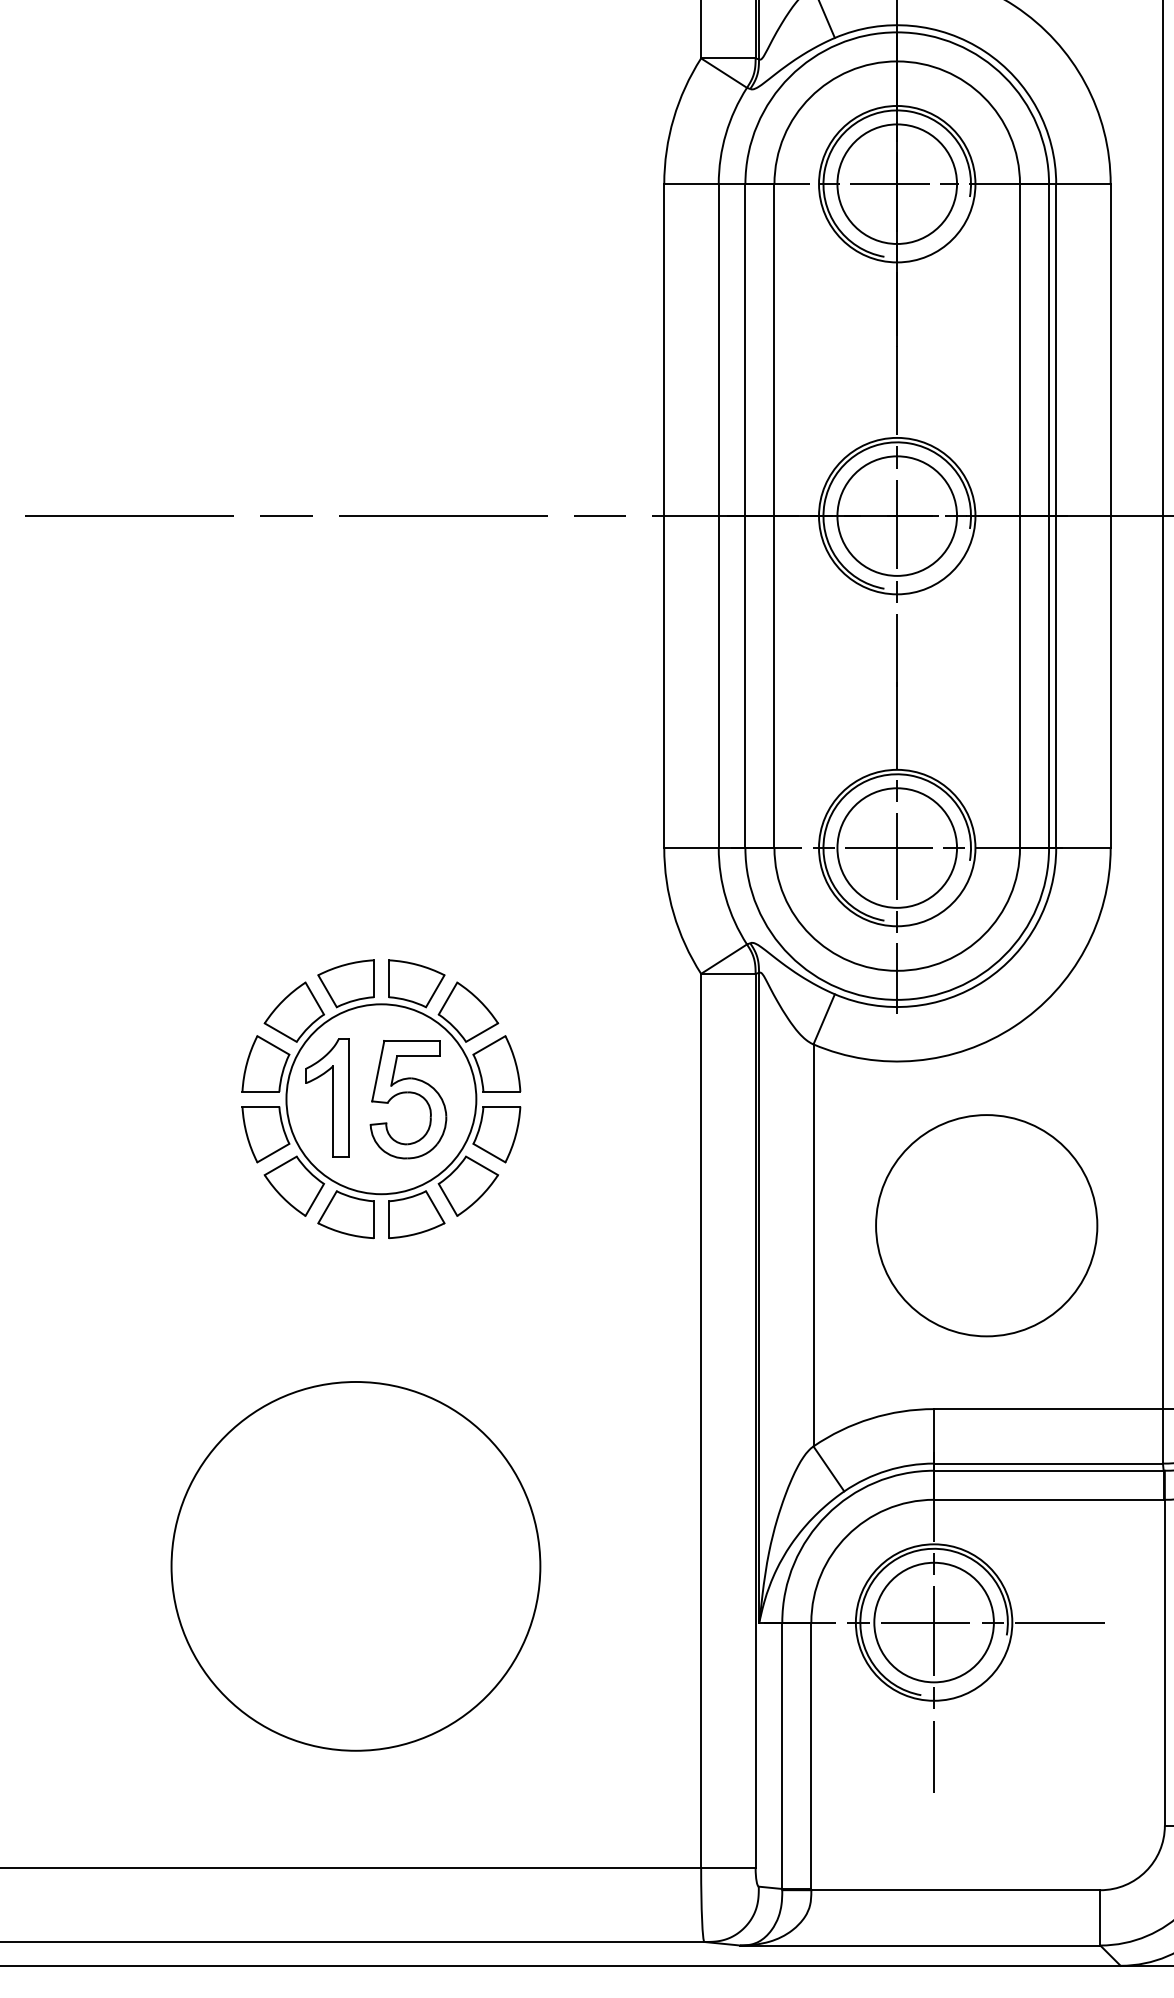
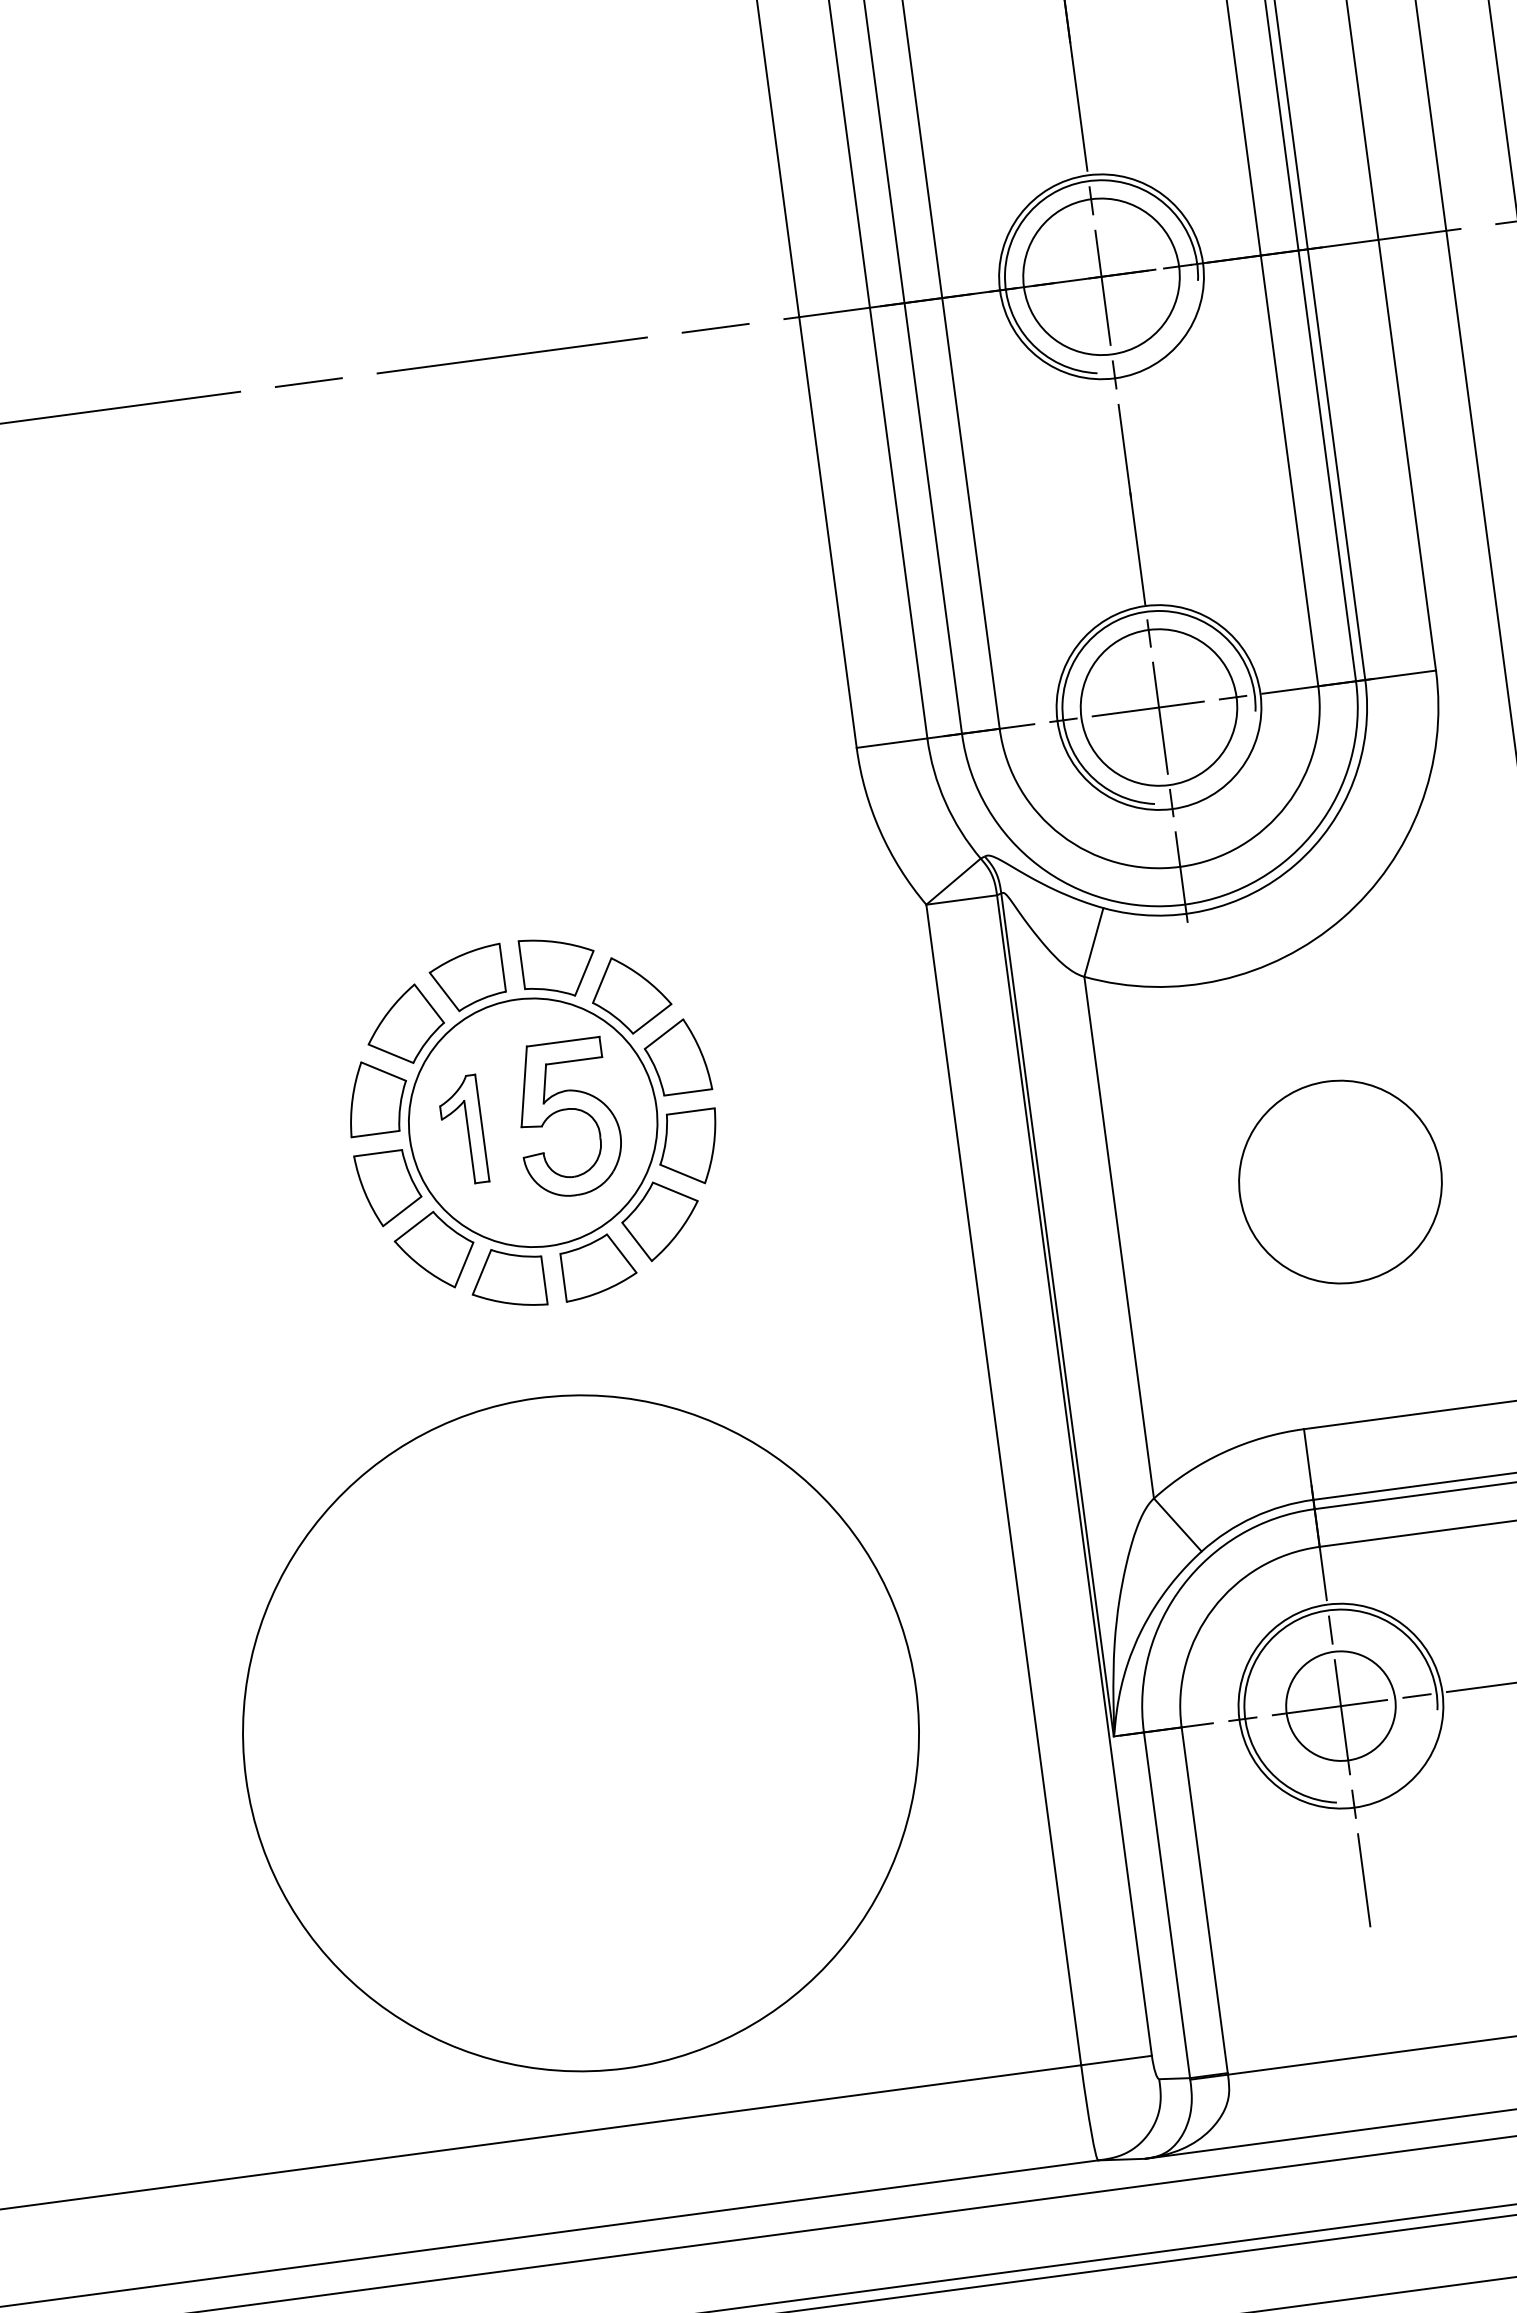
part: (327, 1097) -> (462, 1129), size x0.7
circle: (986, 1225) -> (1340, 1181), size x0.7
circle: (355, 1565) -> (580, 1732), size x1.4
circle: (933, 1622) -> (1340, 1706), size x0.7

